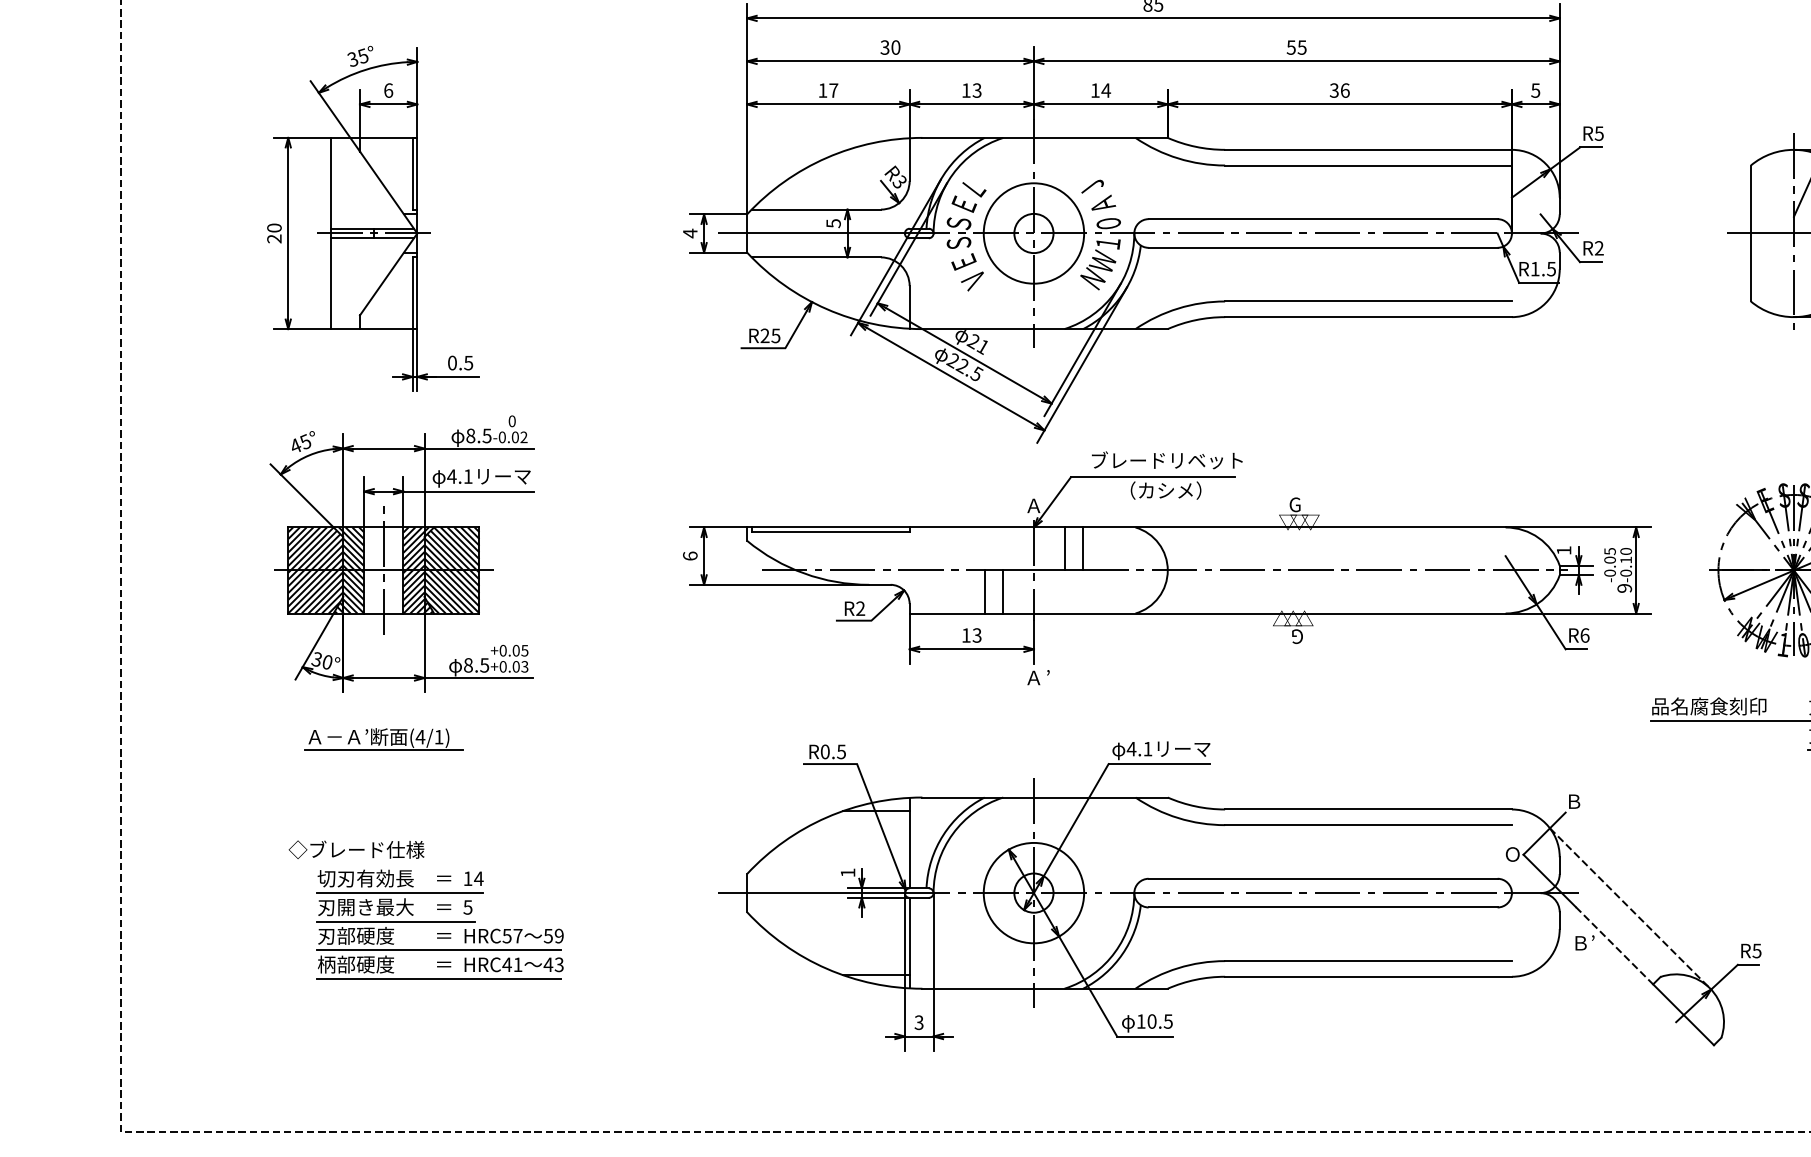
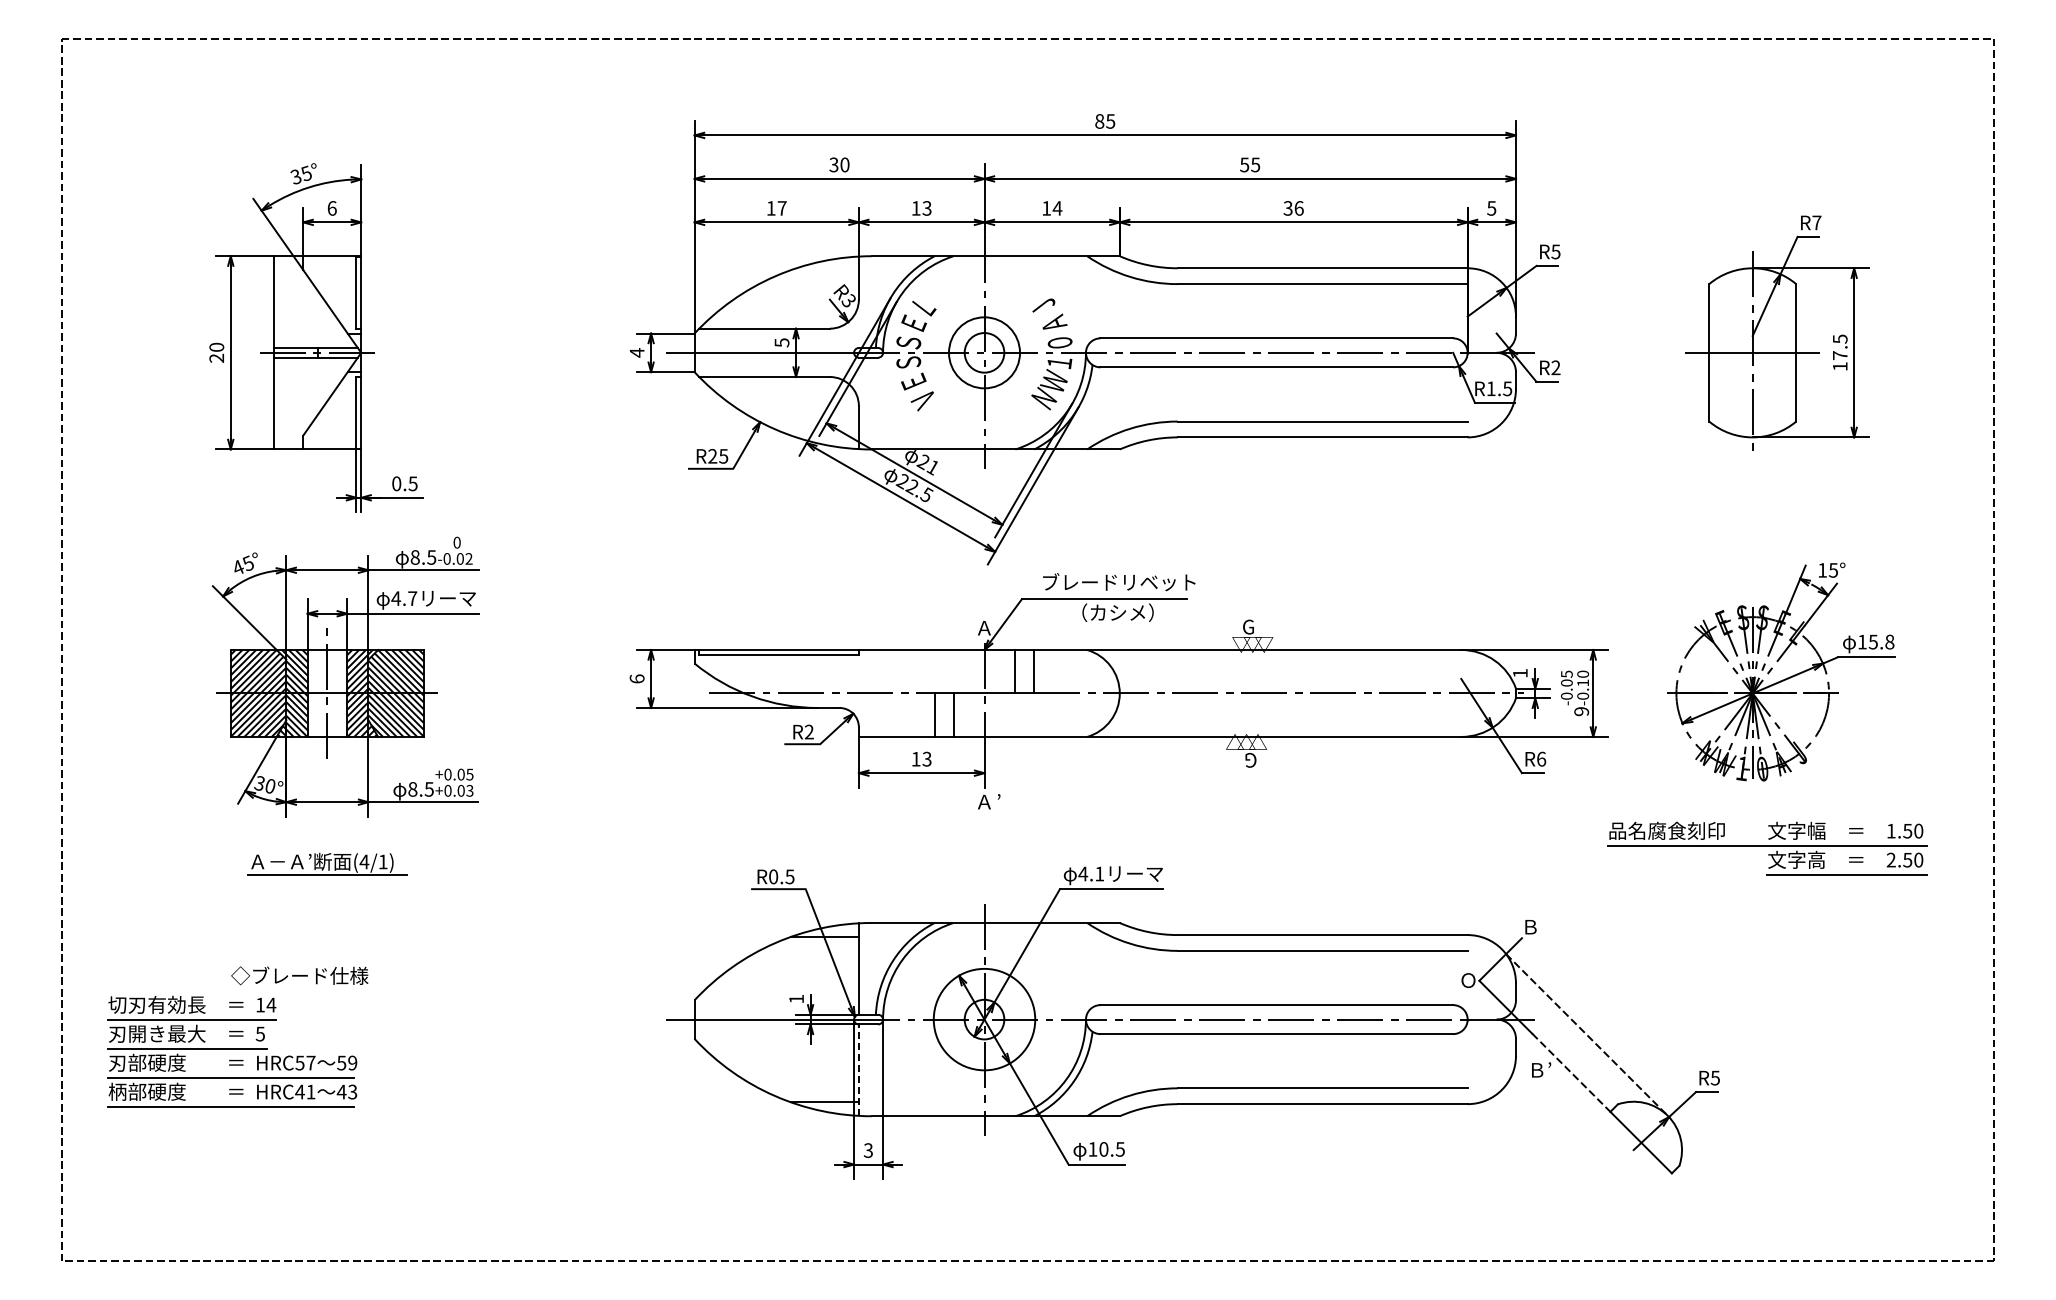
circle: (1033, 233) -> (984, 352), size x0.7
text: (468, 476) -> (412, 598), 4.1 -> 4.7
part: (440, 924) -> (232, 1051), moved
line: (909, 943) -> (858, 1070), solid -> dashed

